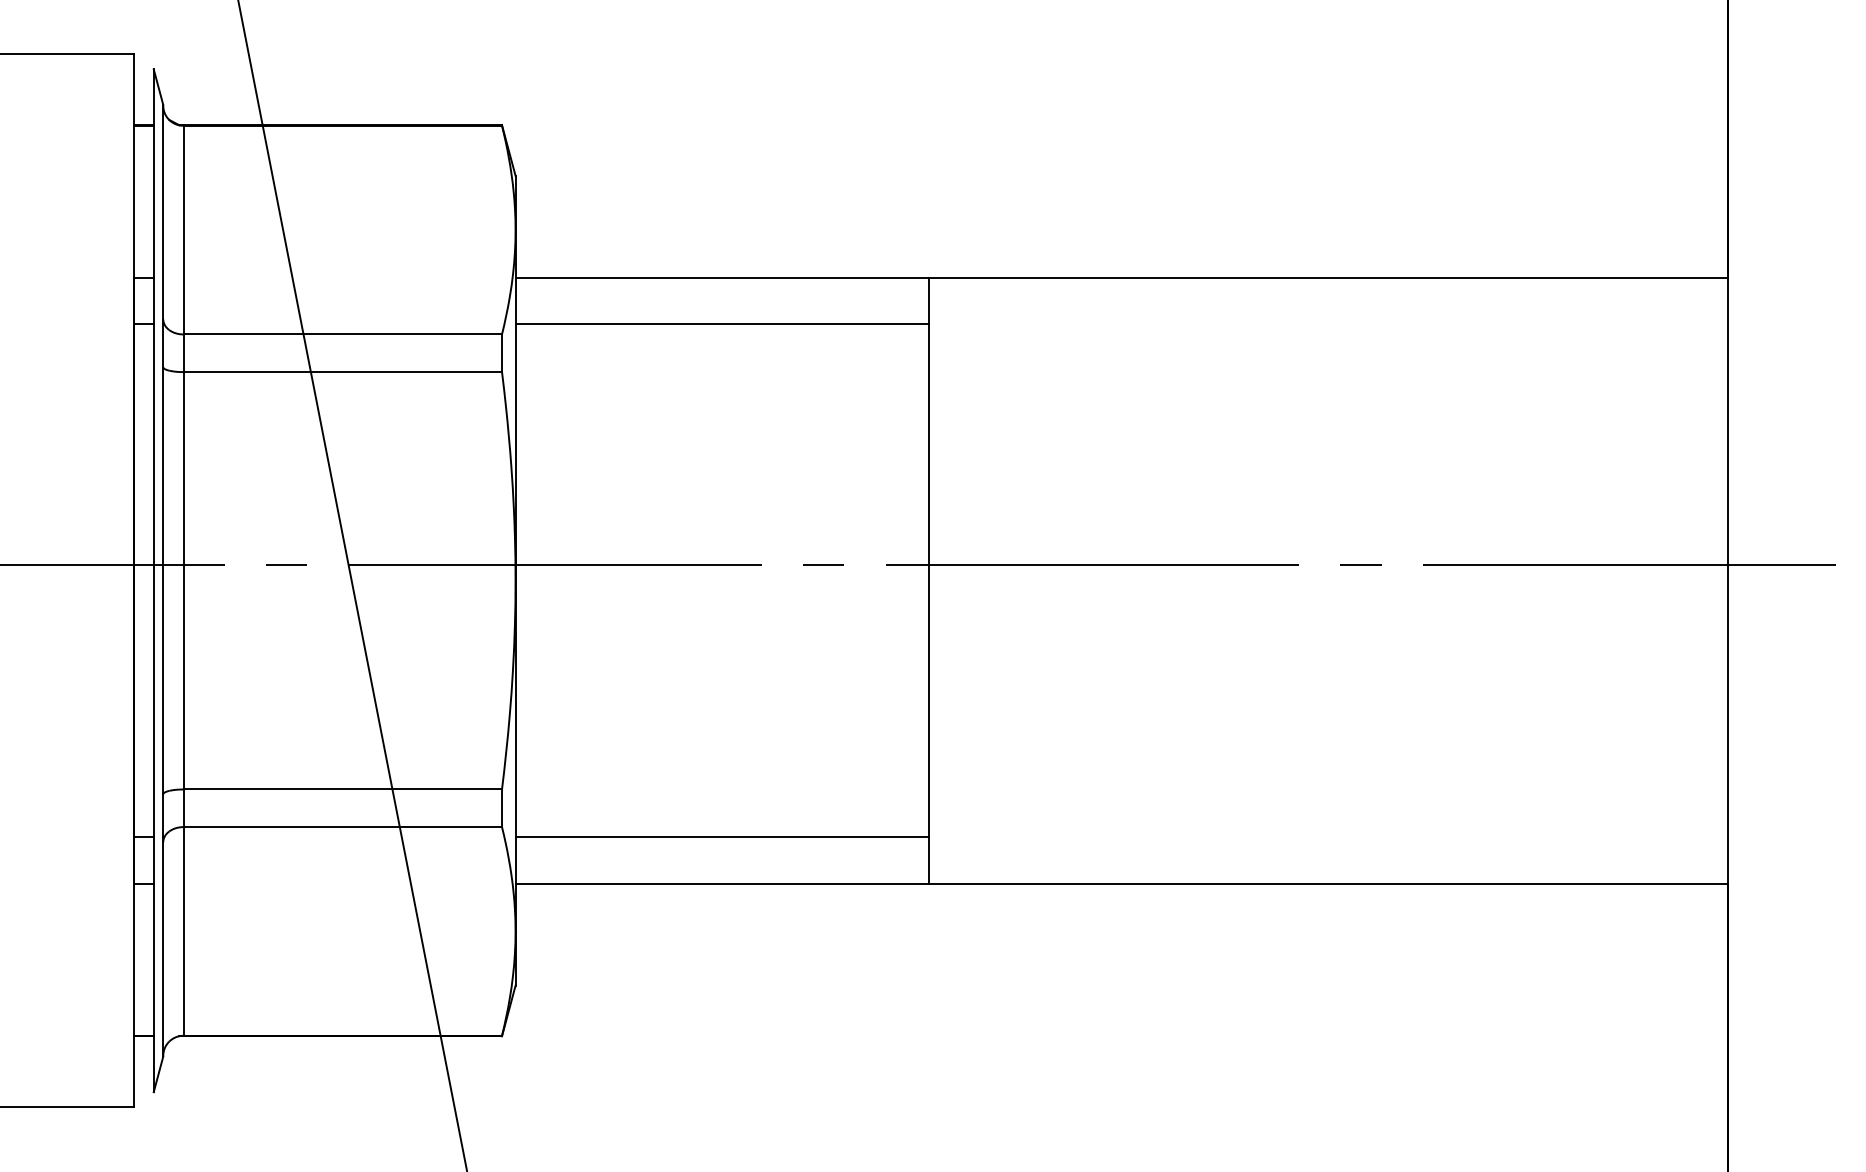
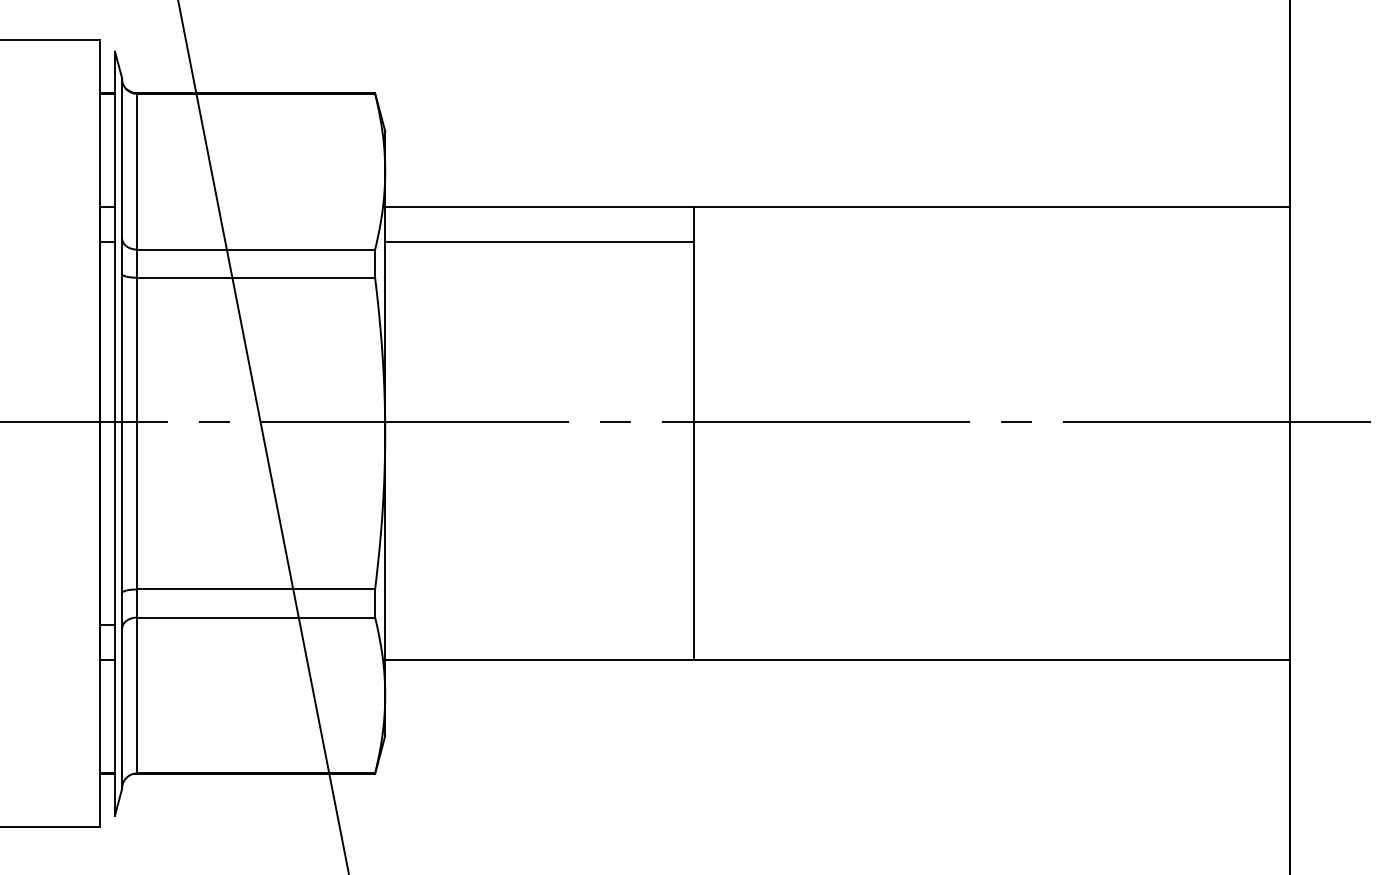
line: (722, 837) -> (539, 625), removed

